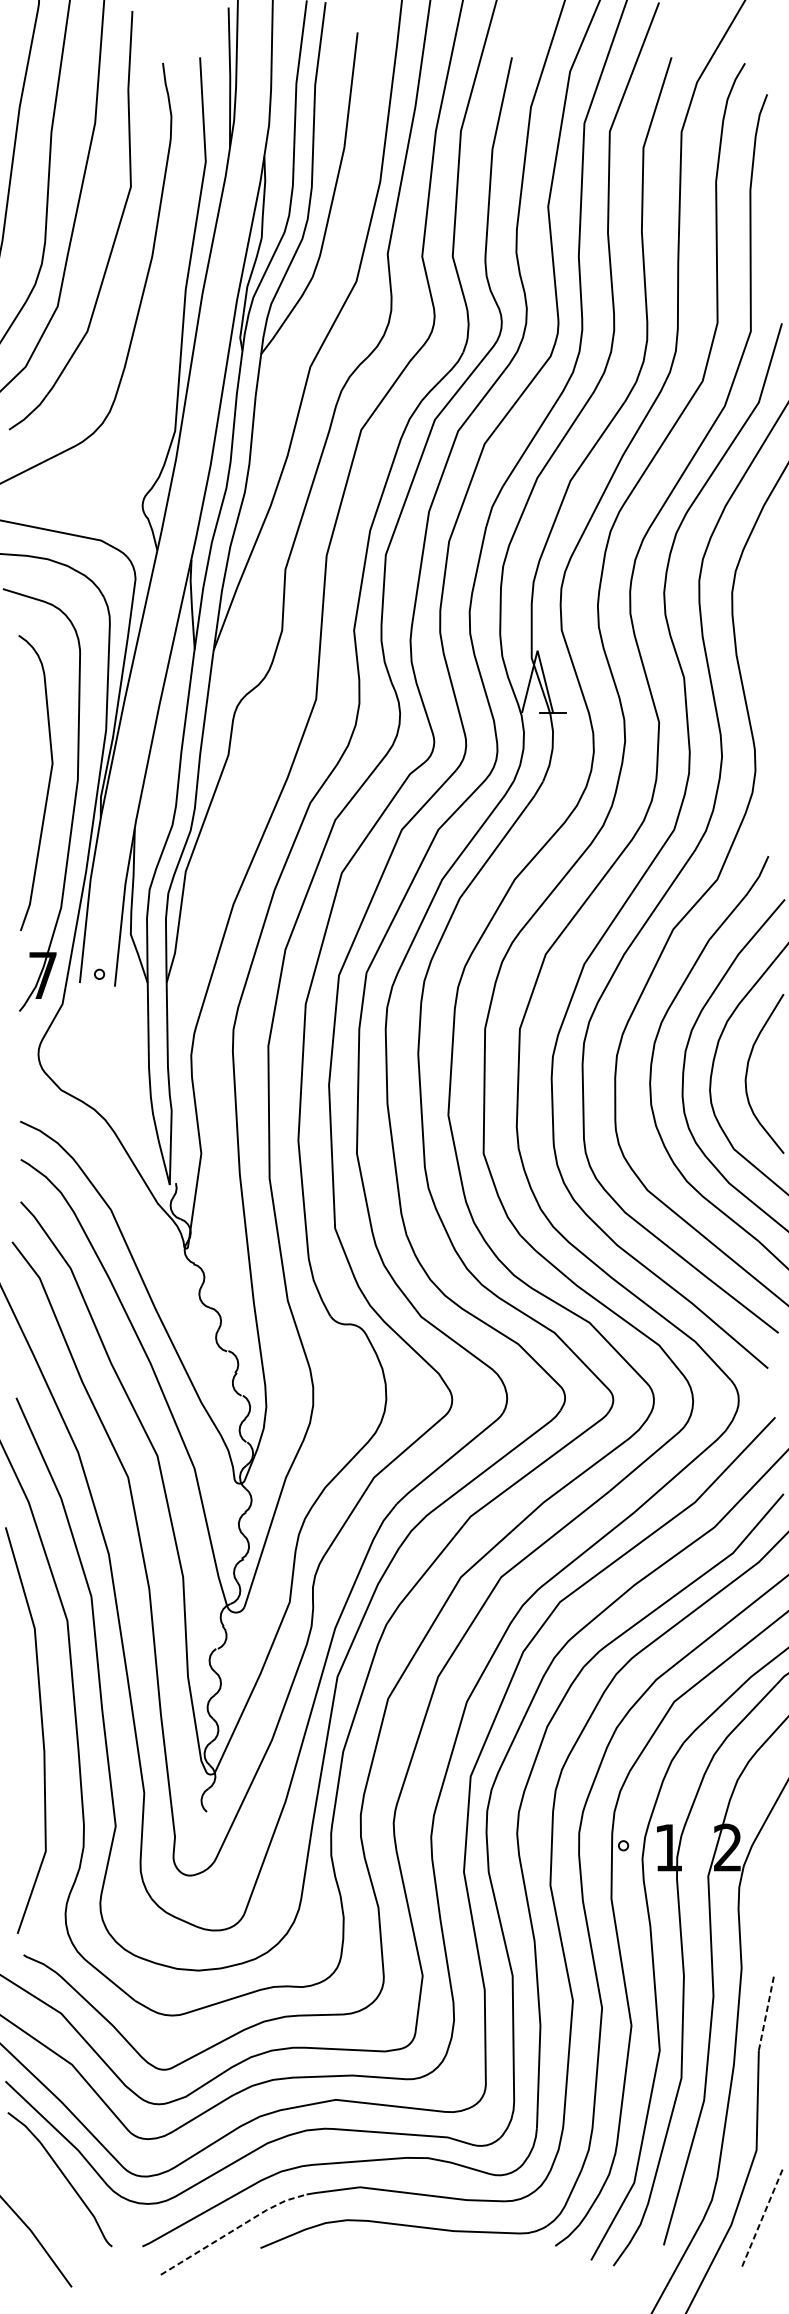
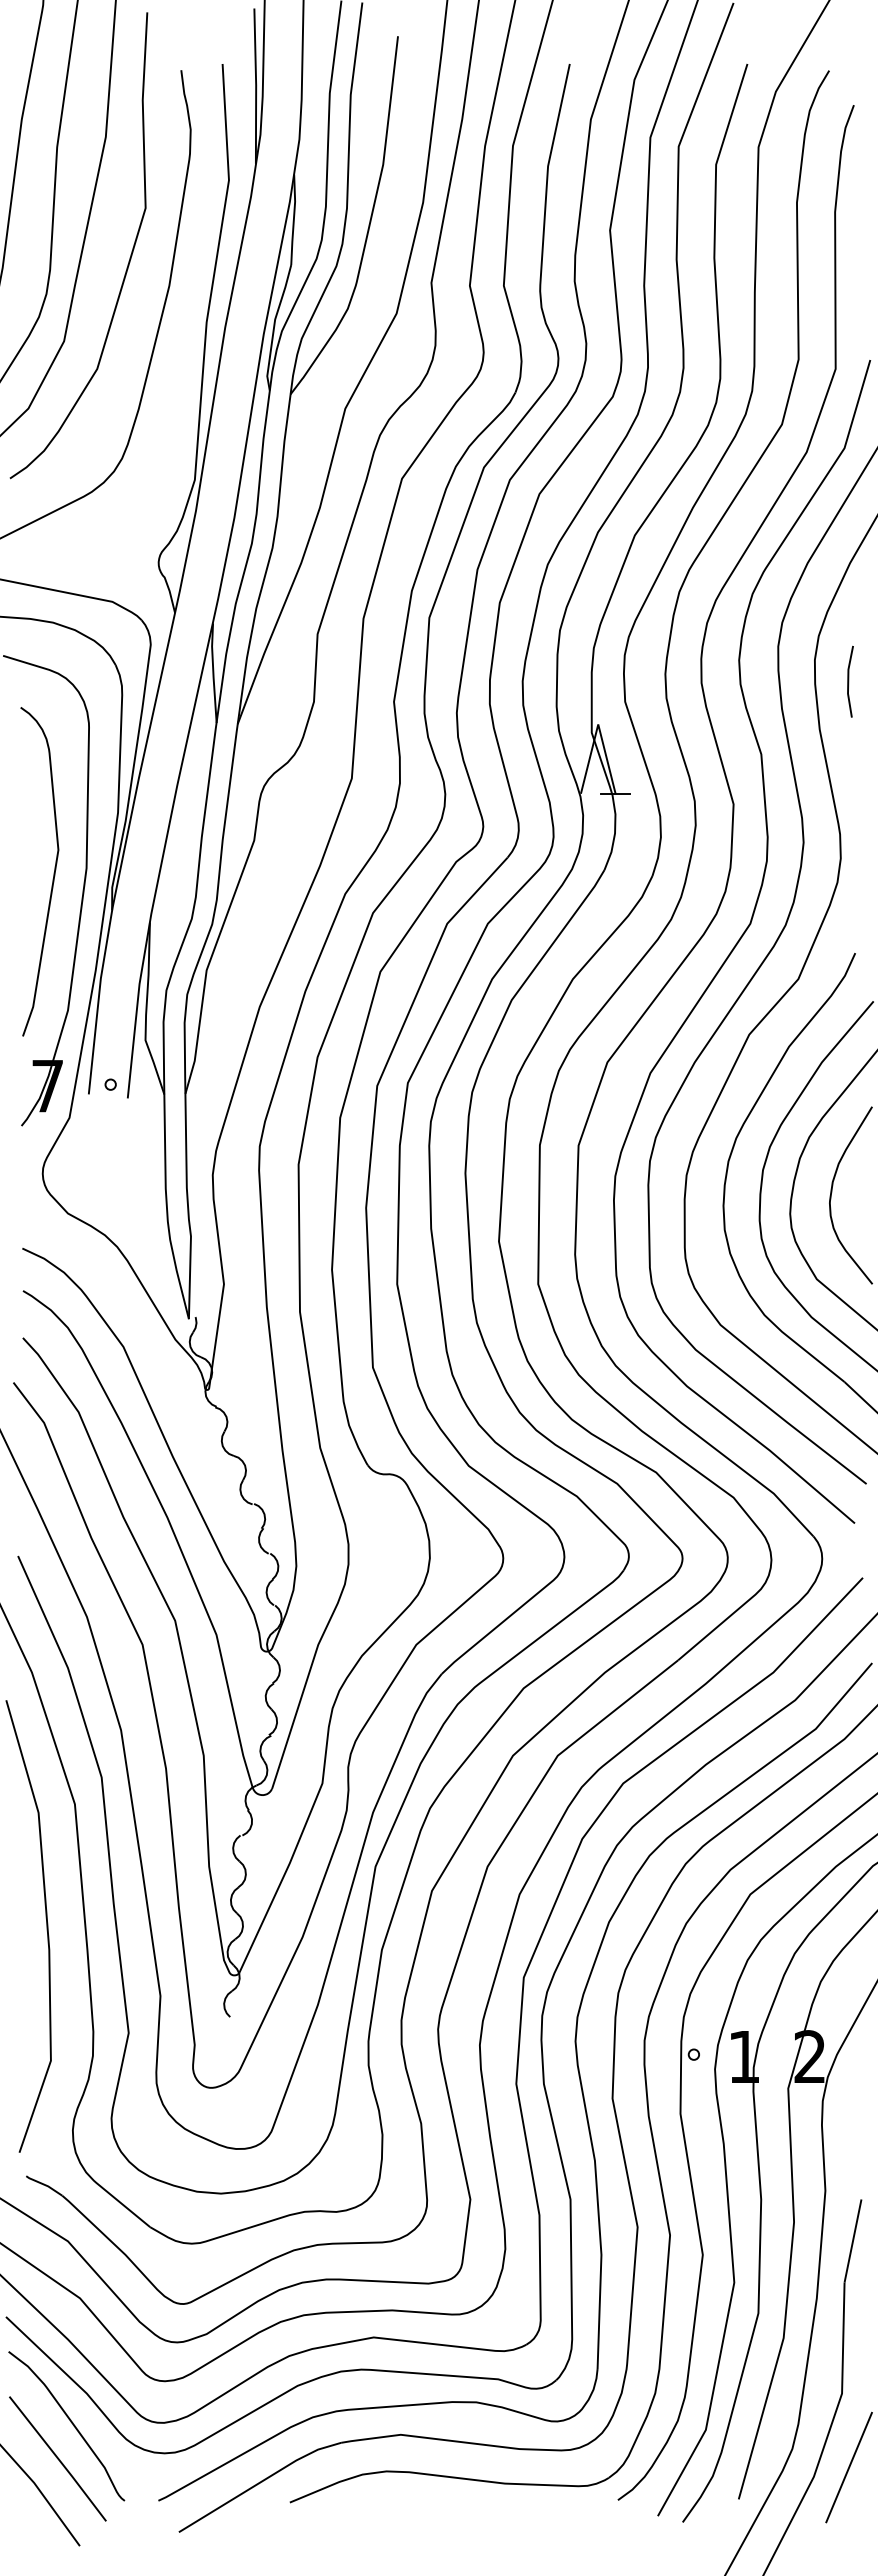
line: (763, 612) -> (849, 681), added
line: (766, 2012) -> (853, 2240), dashed -> solid
line: (51, 2208) -> (57, 2458), added
line: (763, 2216) -> (849, 2467), dashed -> solid
line: (233, 2230) -> (259, 2482), dashed -> solid

